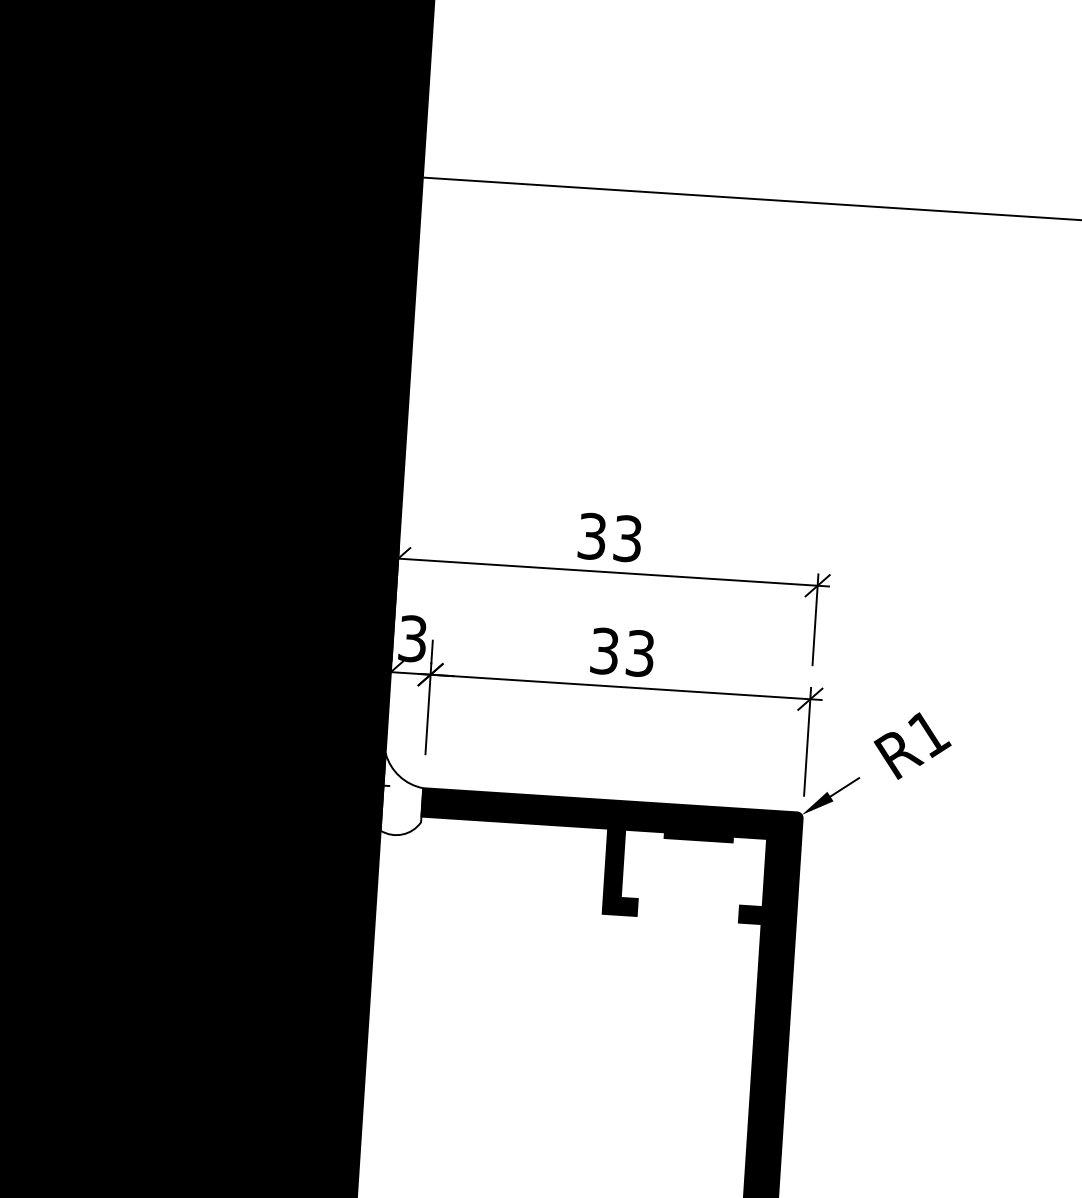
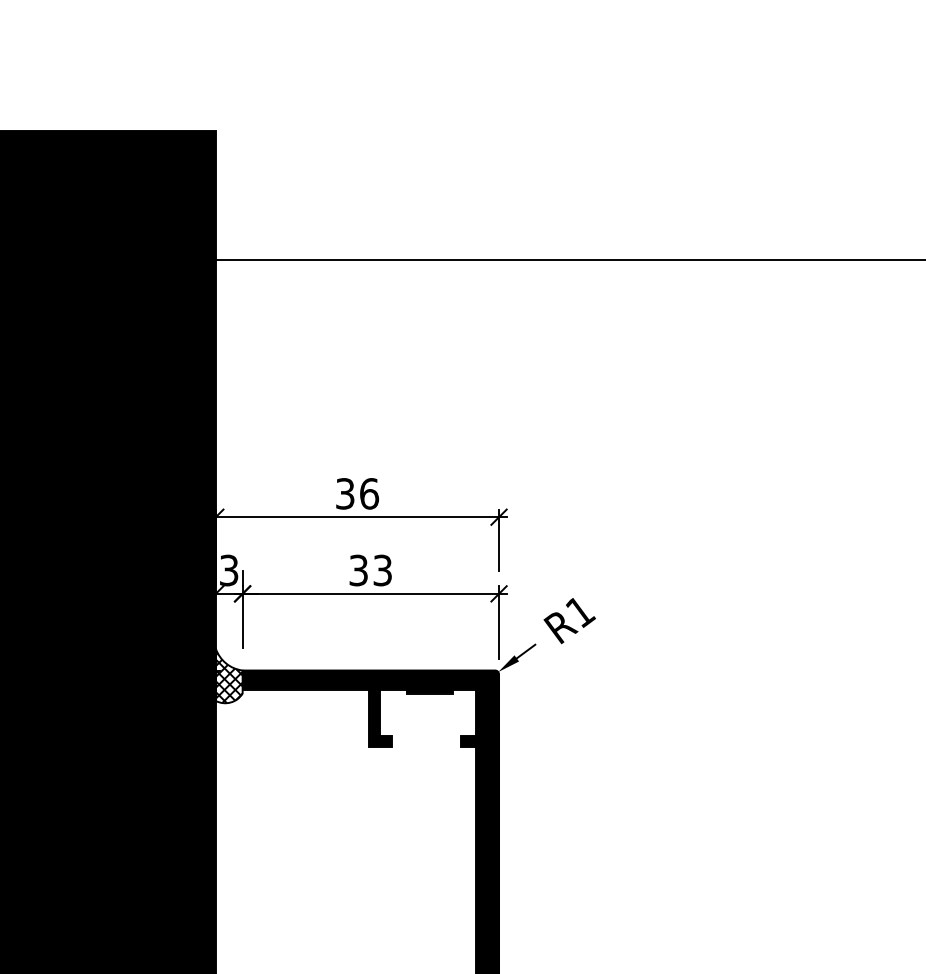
text: (628, 538) -> (369, 493), 33 -> 36
hatch: (401, 794) -> (228, 675), added

